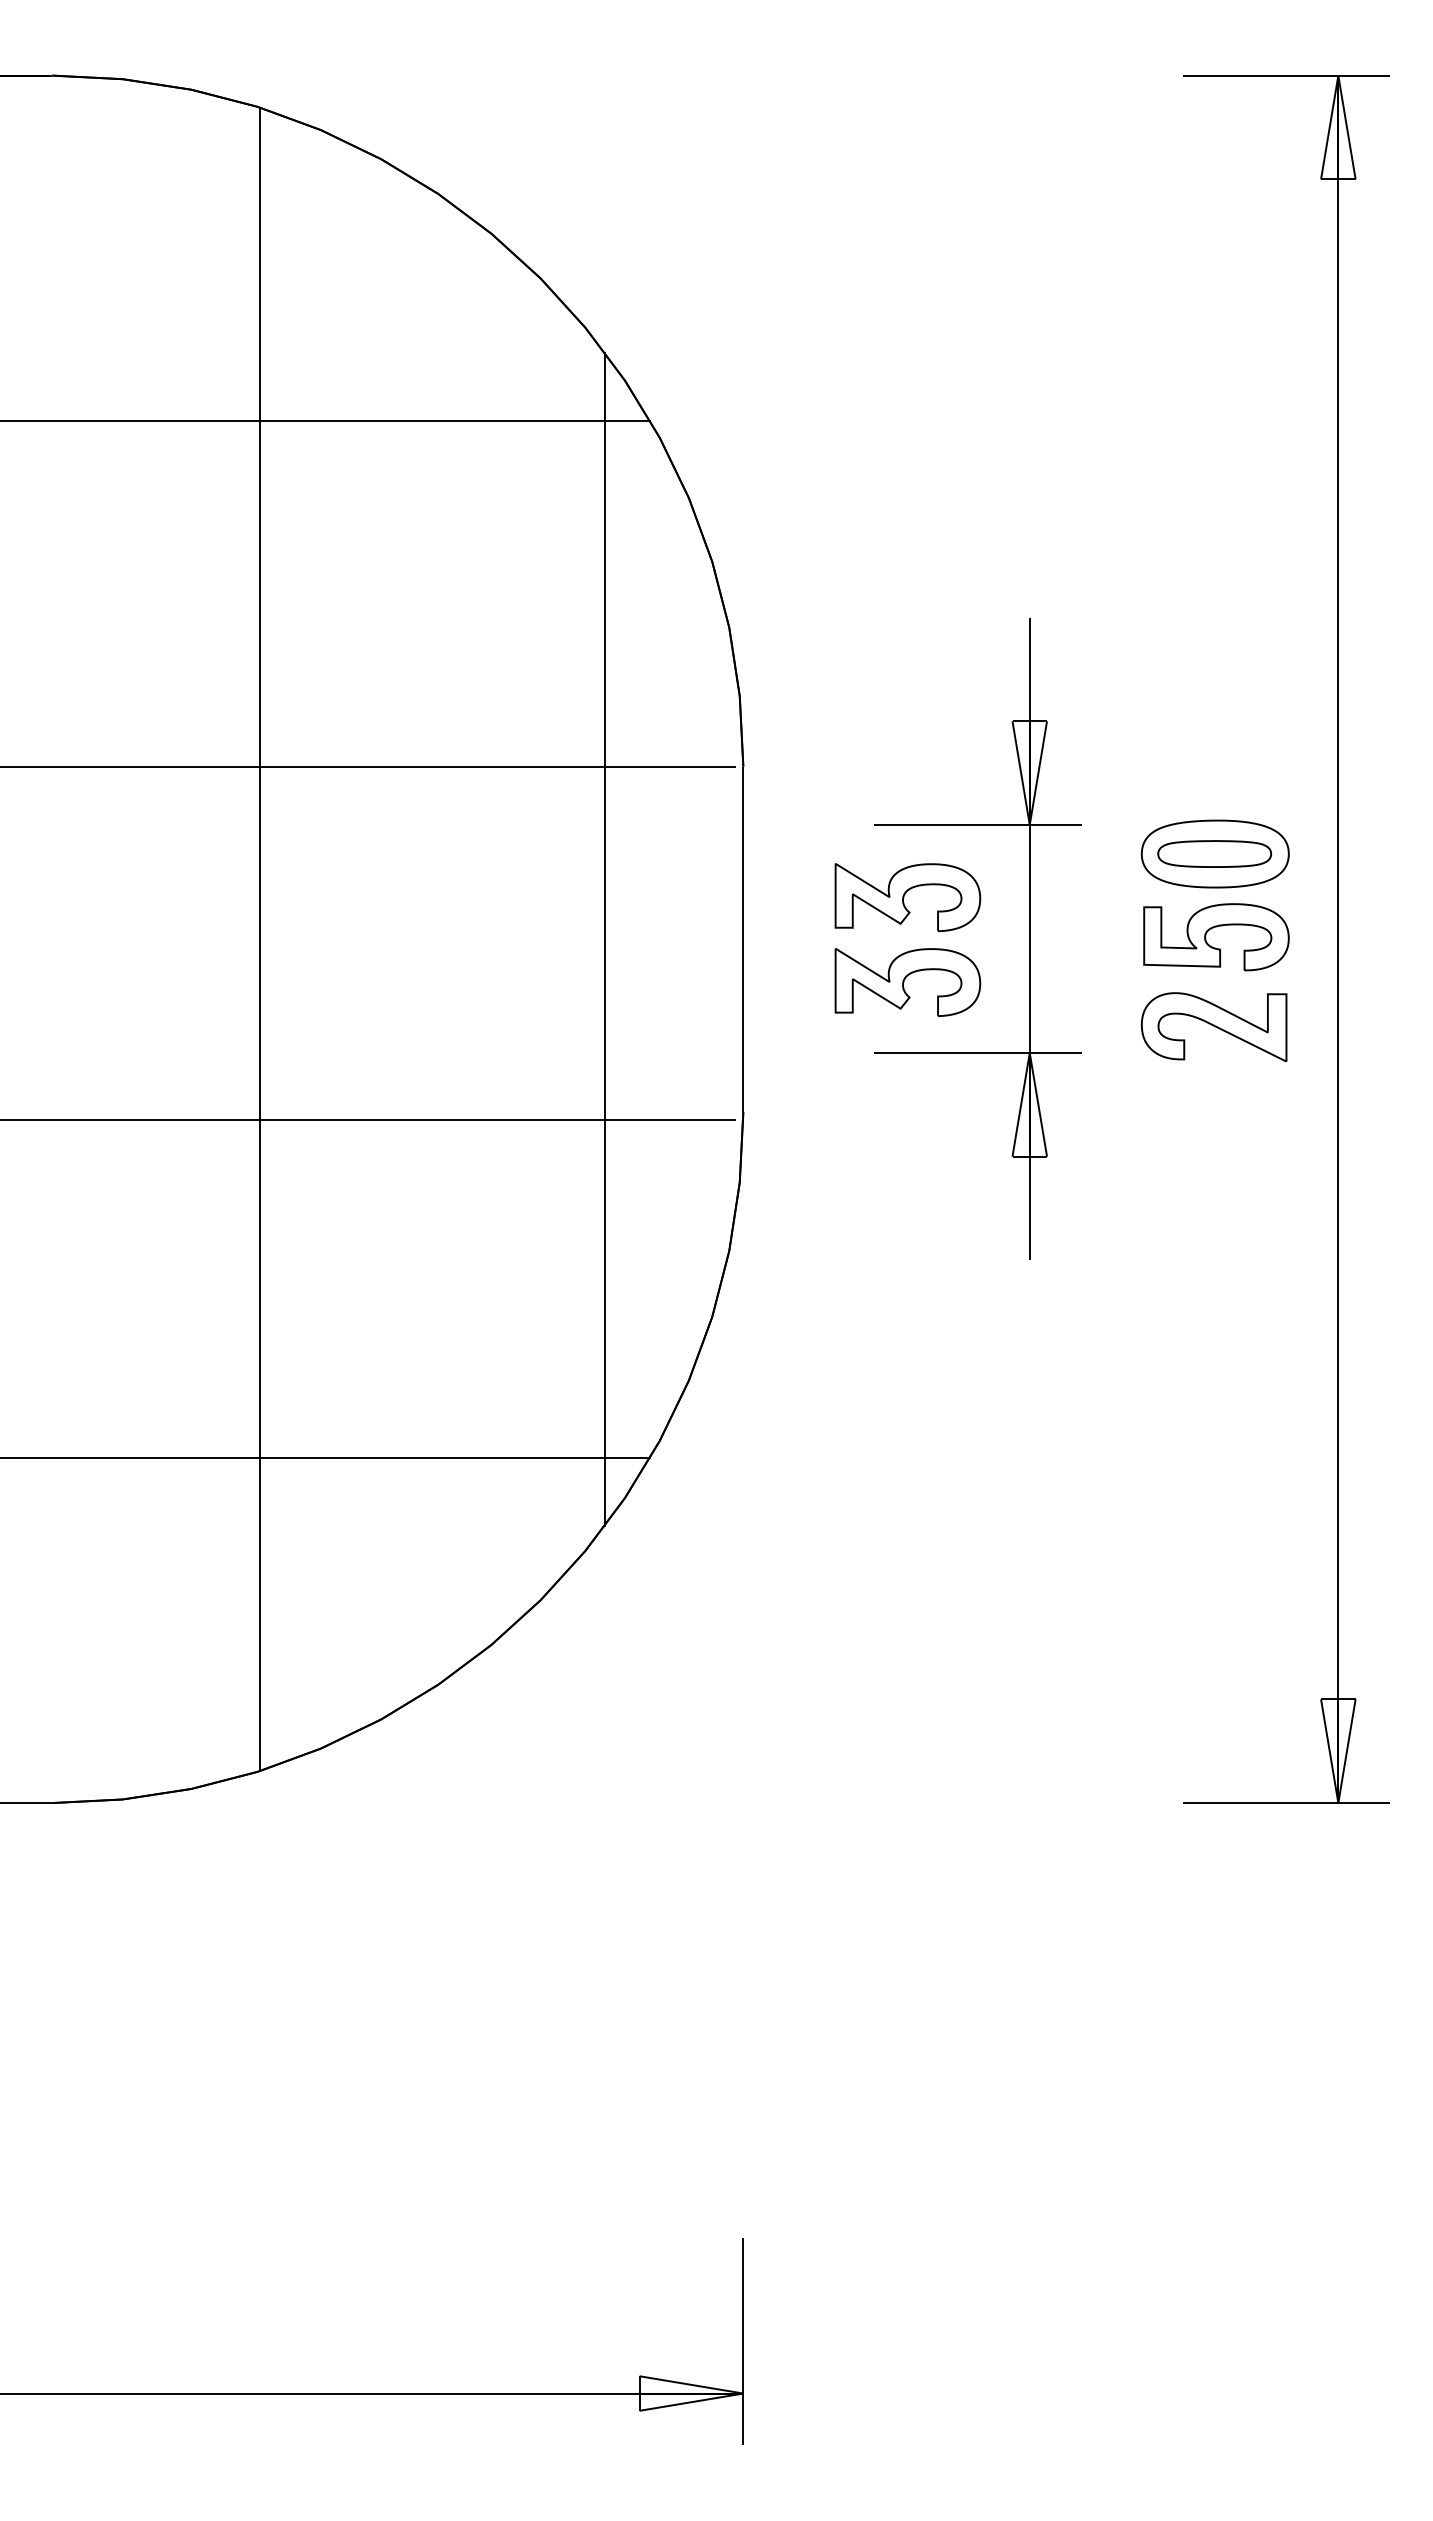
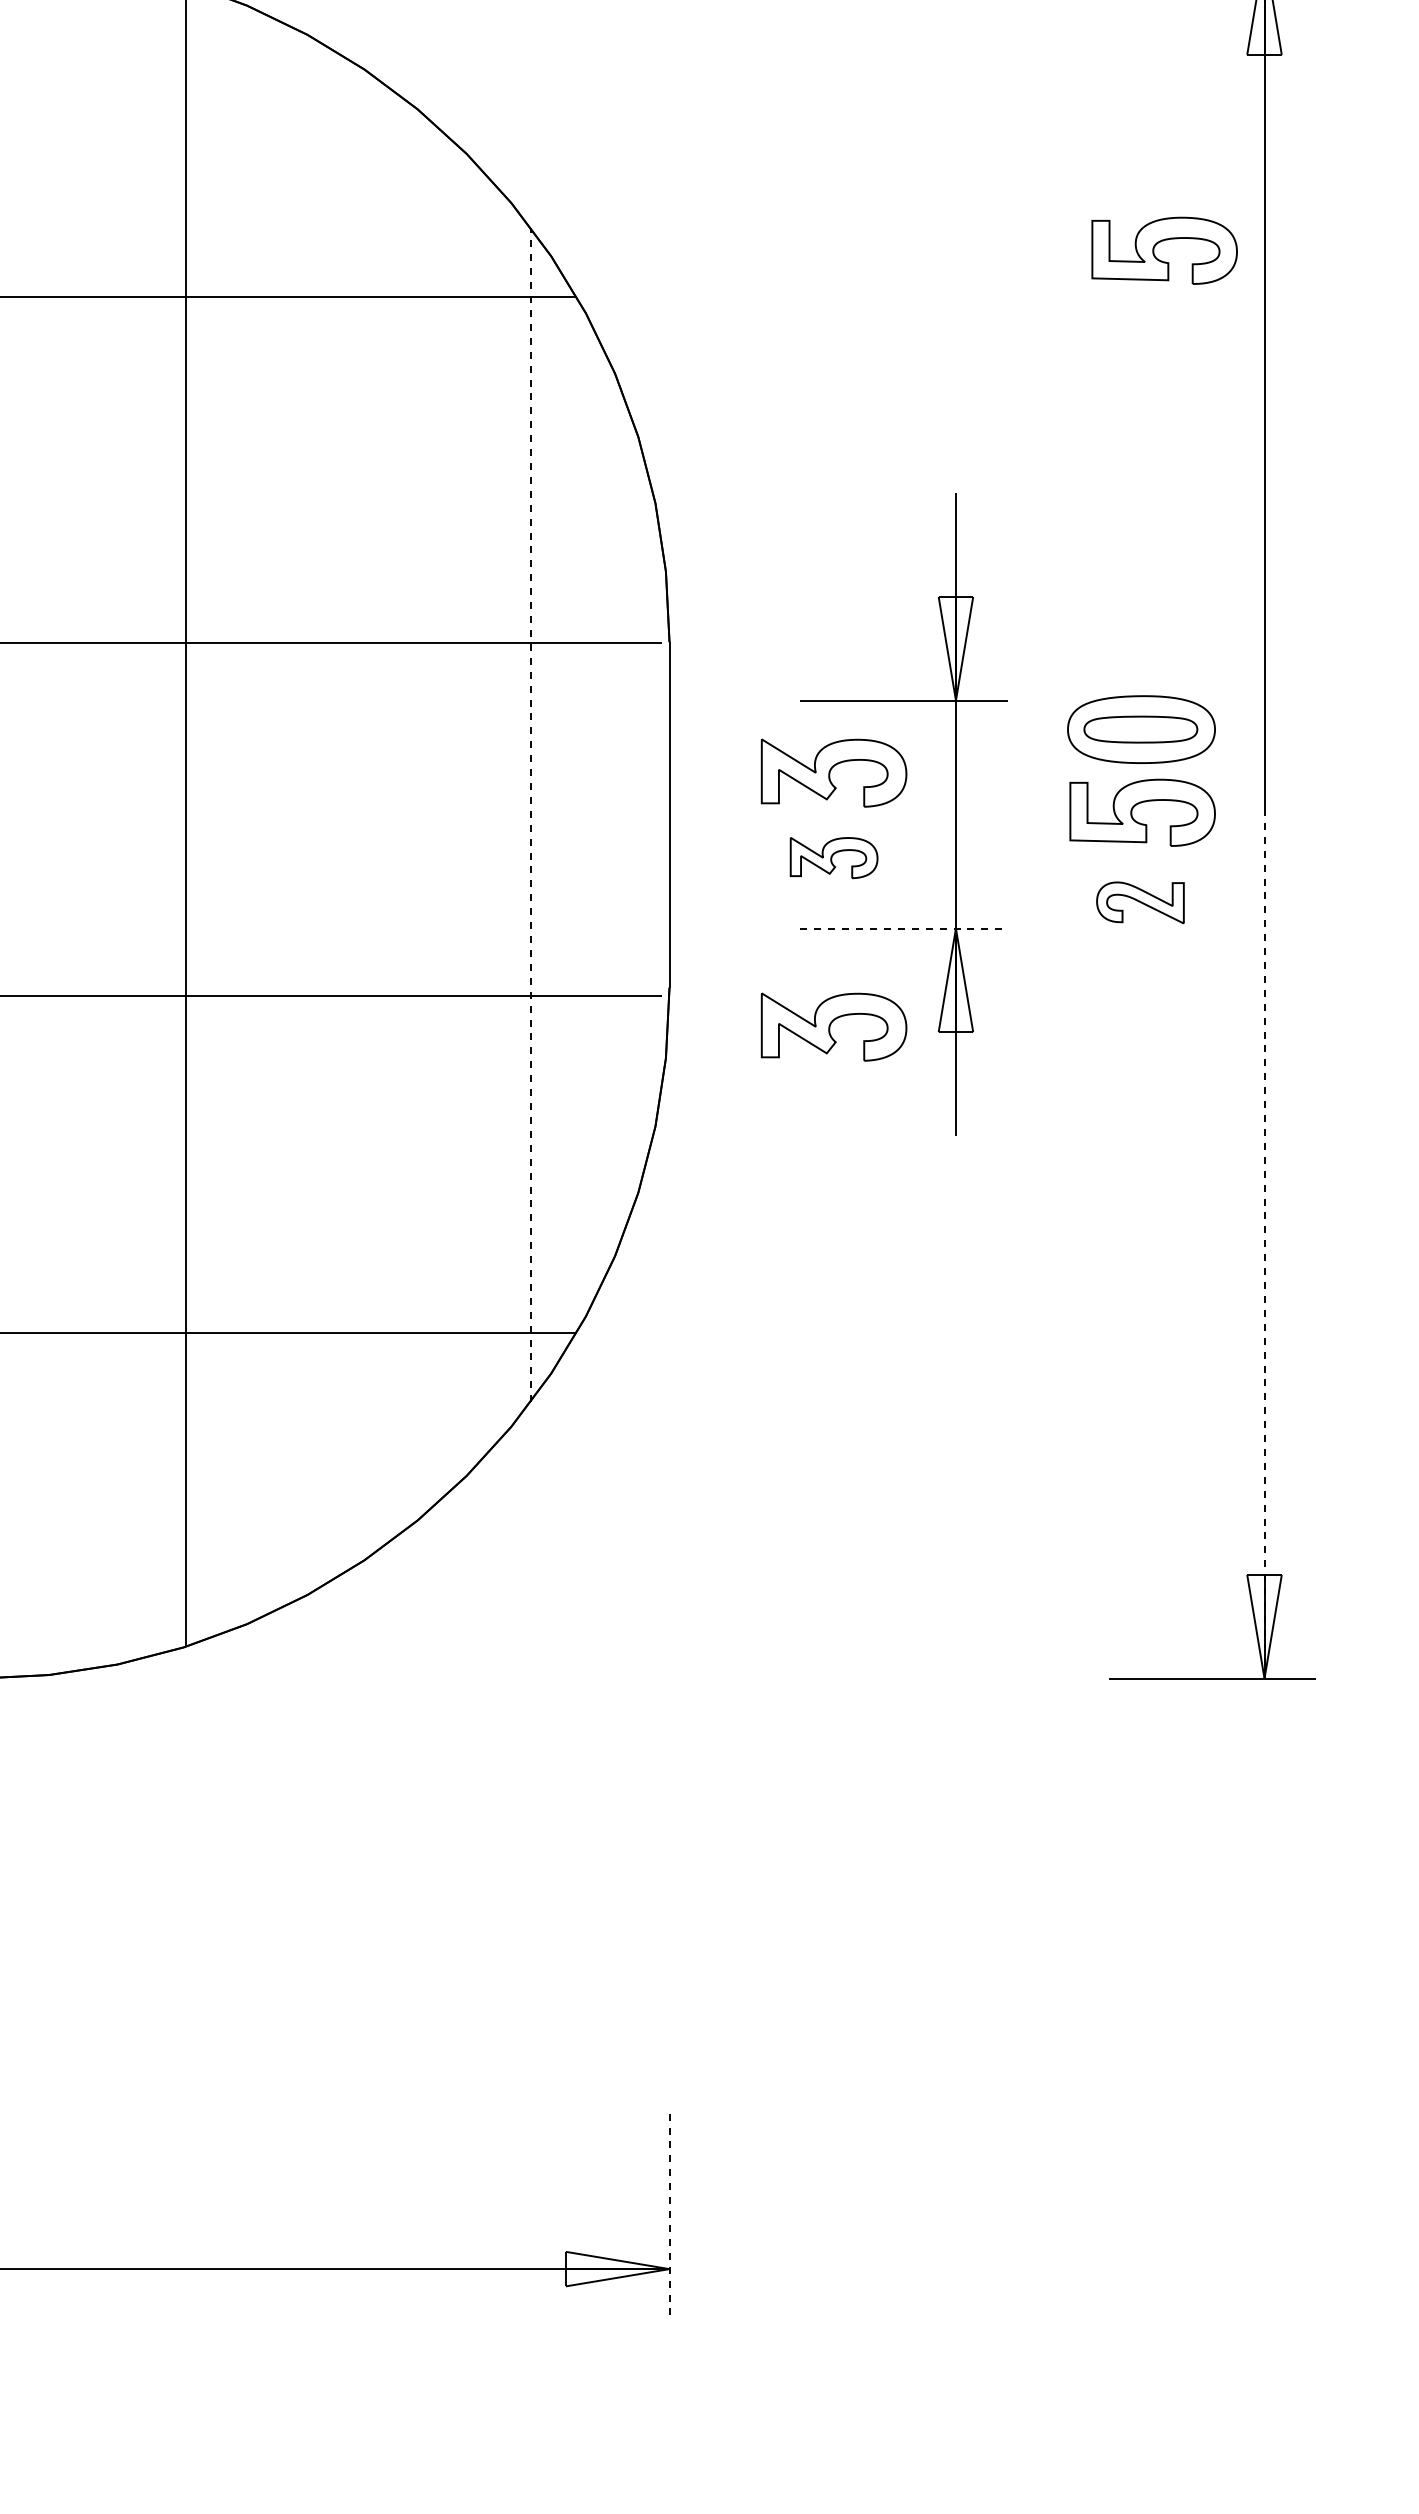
part: (1233, 367) -> (1159, 243), added
line: (605, 938) -> (531, 814), solid -> dashed
part: (907, 982) -> (833, 858), size x0.6
part: (1214, 1027) -> (1140, 903), size x0.6
line: (977, 1053) -> (903, 929), solid -> dashed
part: (907, 1151) -> (833, 1027), added
line: (1338, 1371) -> (1264, 1247), solid -> dashed
line: (743, 2341) -> (669, 2217), solid -> dashed

